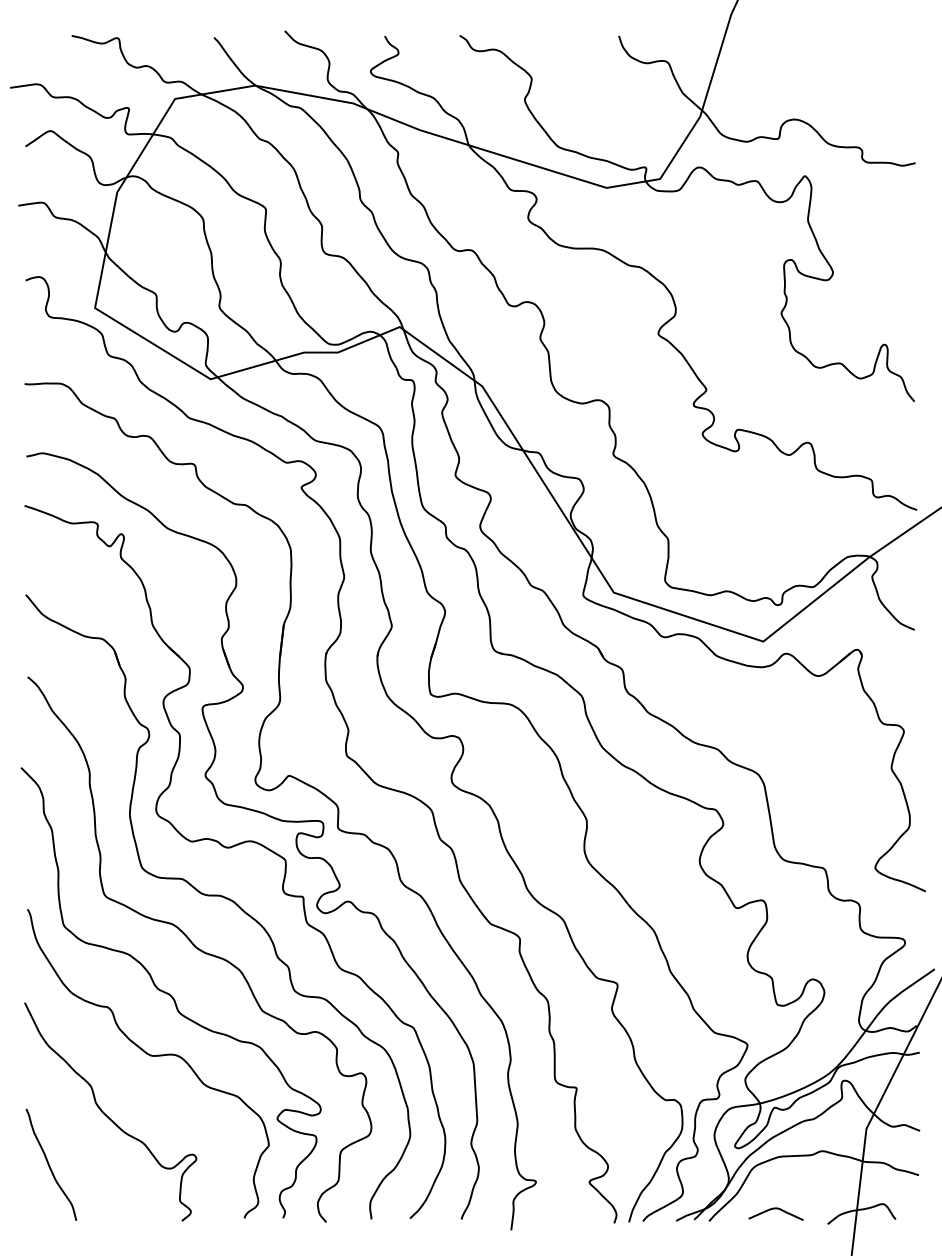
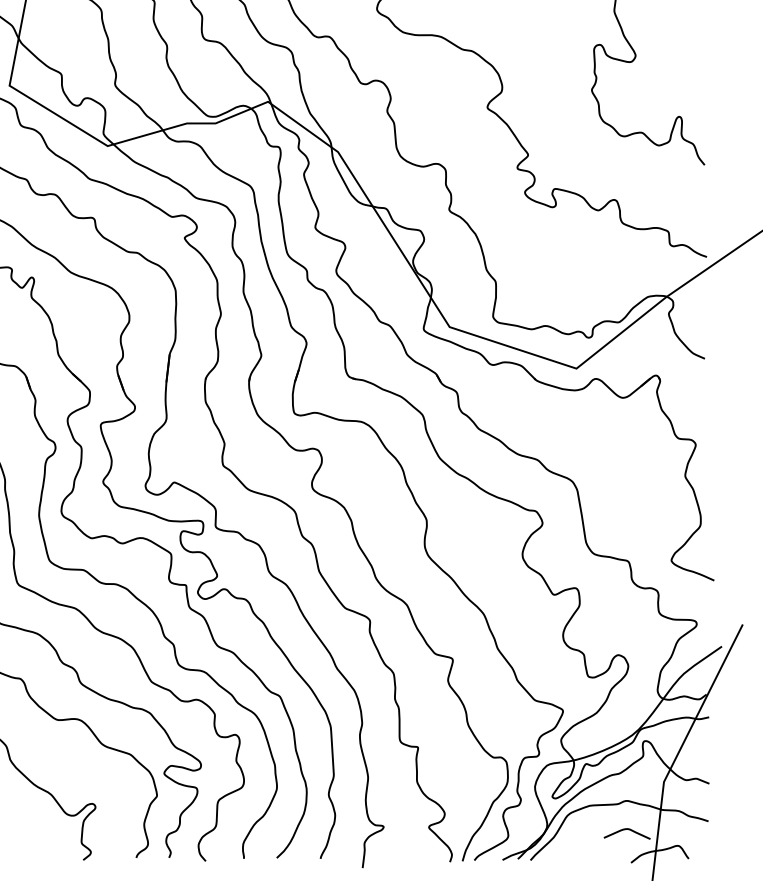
curve: (775, 1209) -> (626, 830), moved

